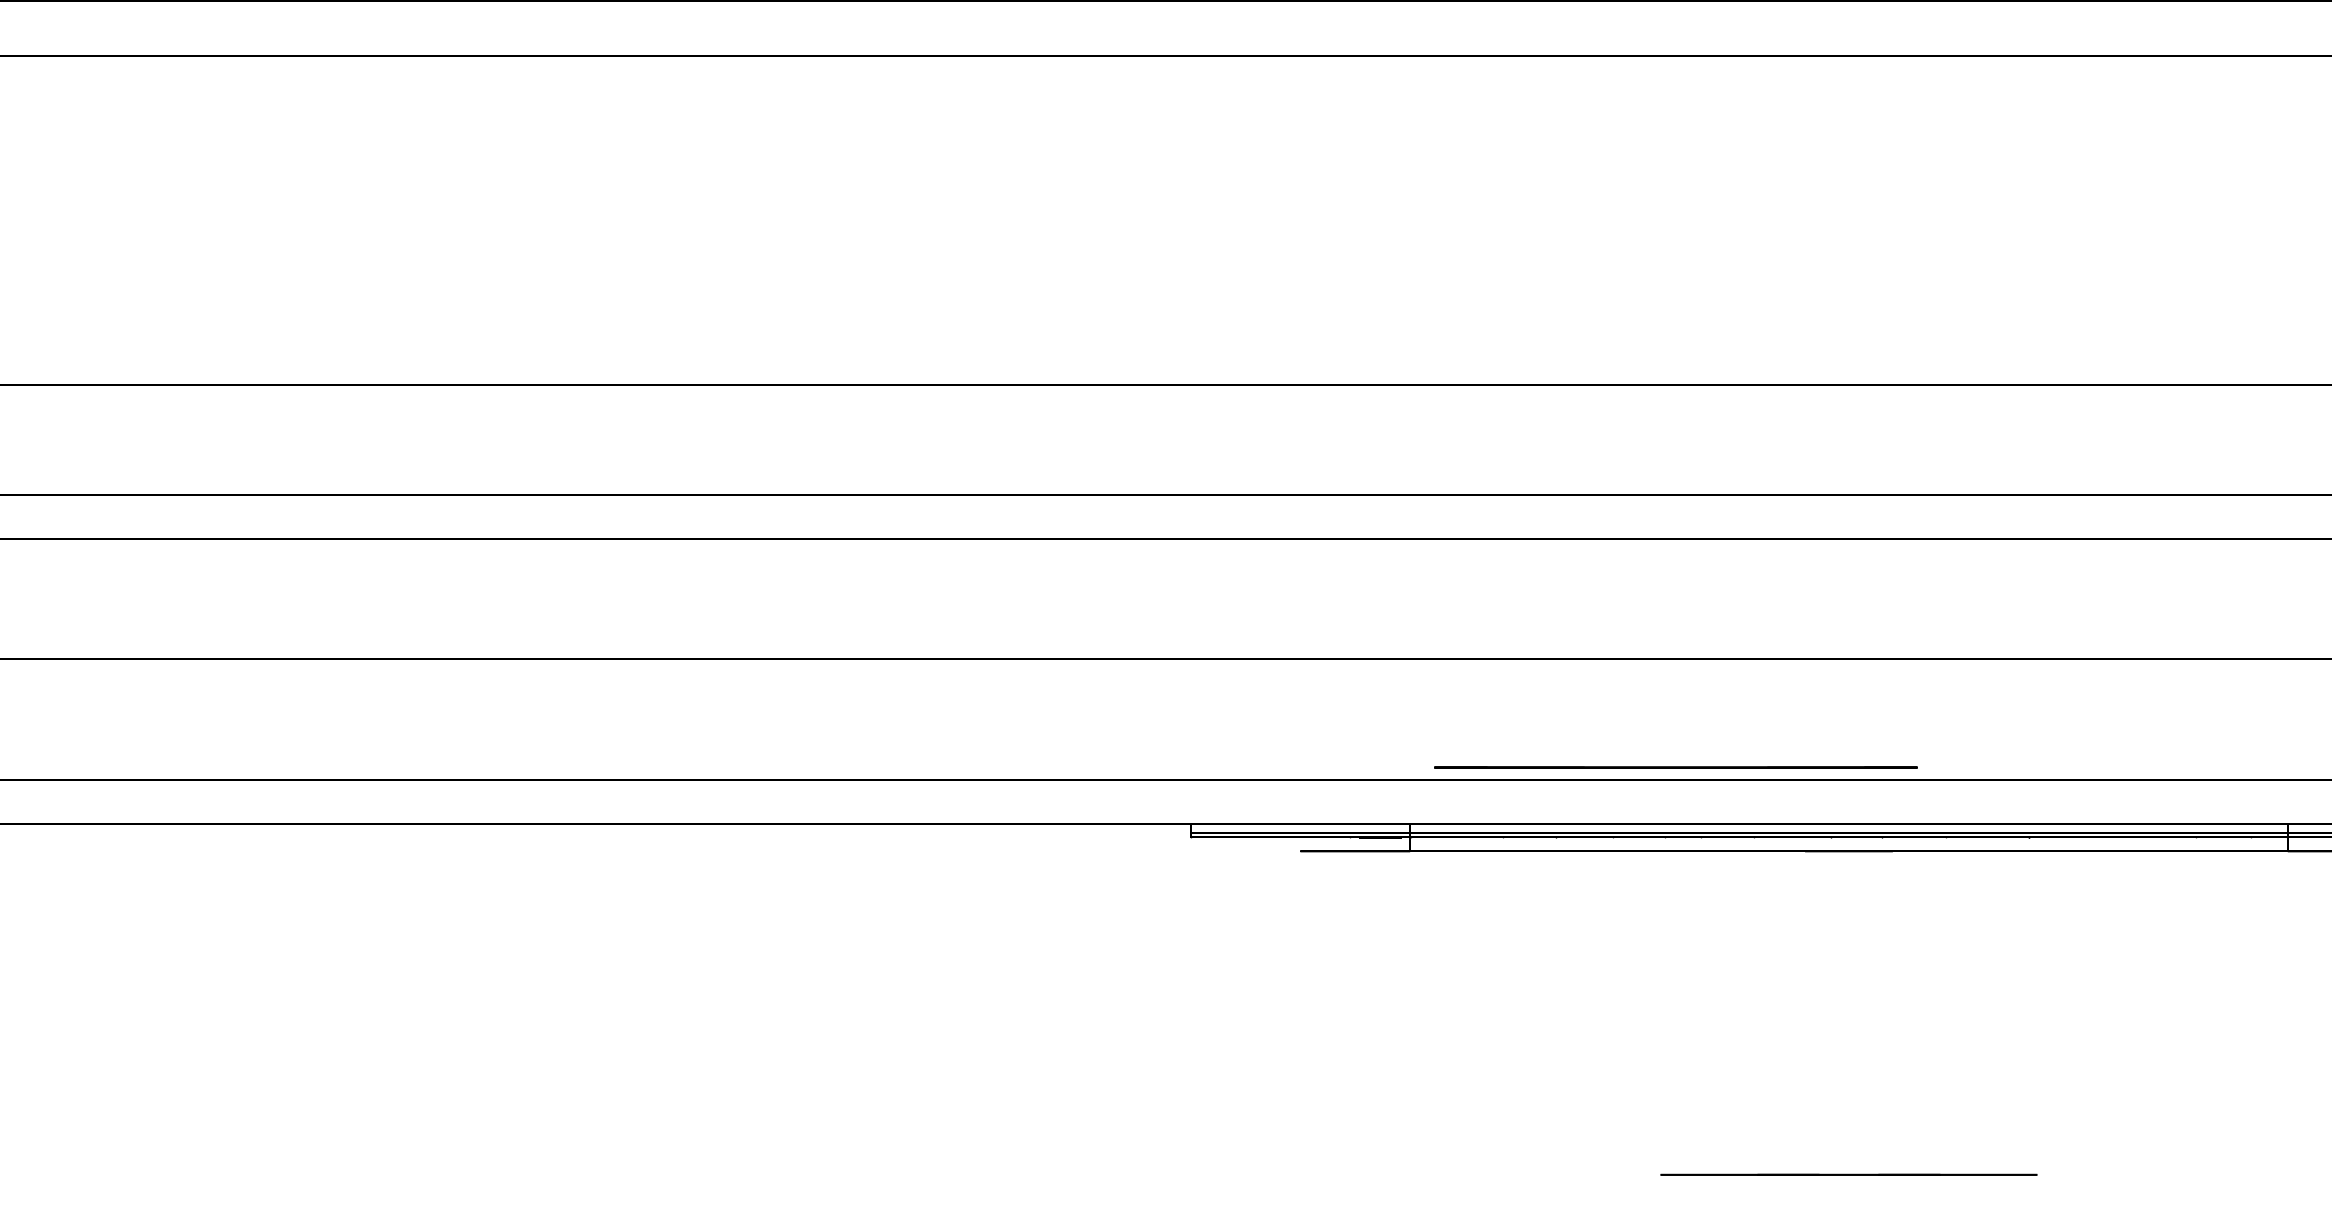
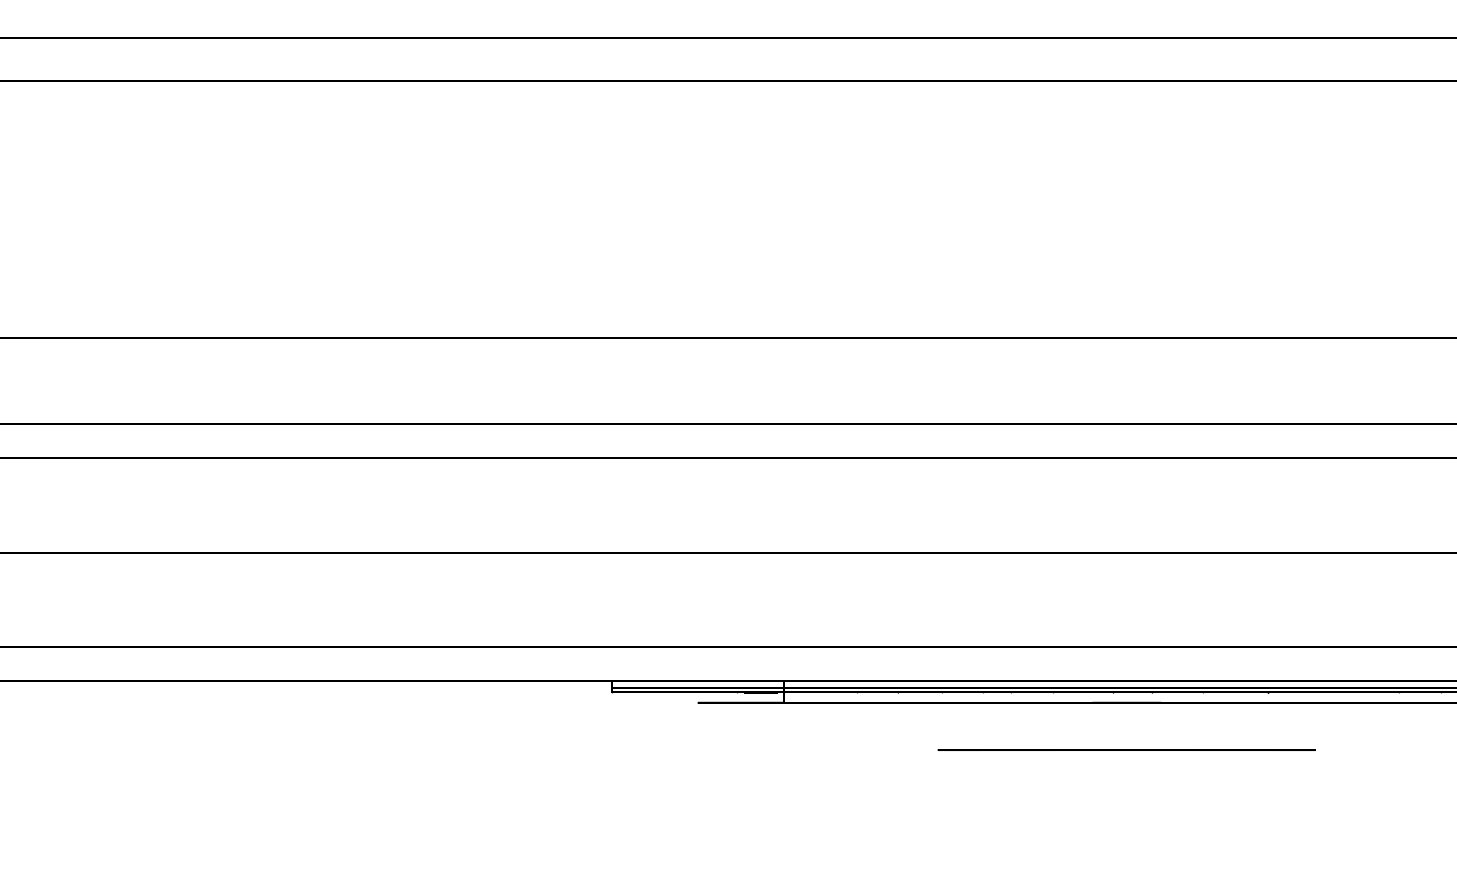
line: (1675, 767) -> (1126, 750), moved

